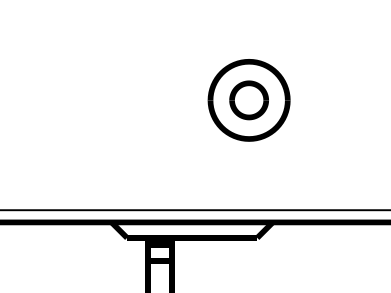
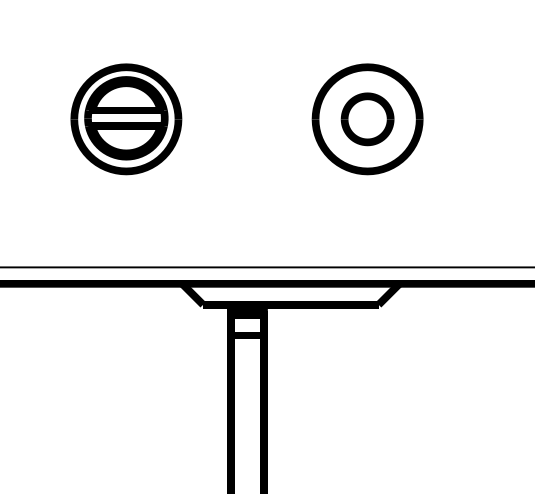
part: (70, 100) -> (126, 119), added

